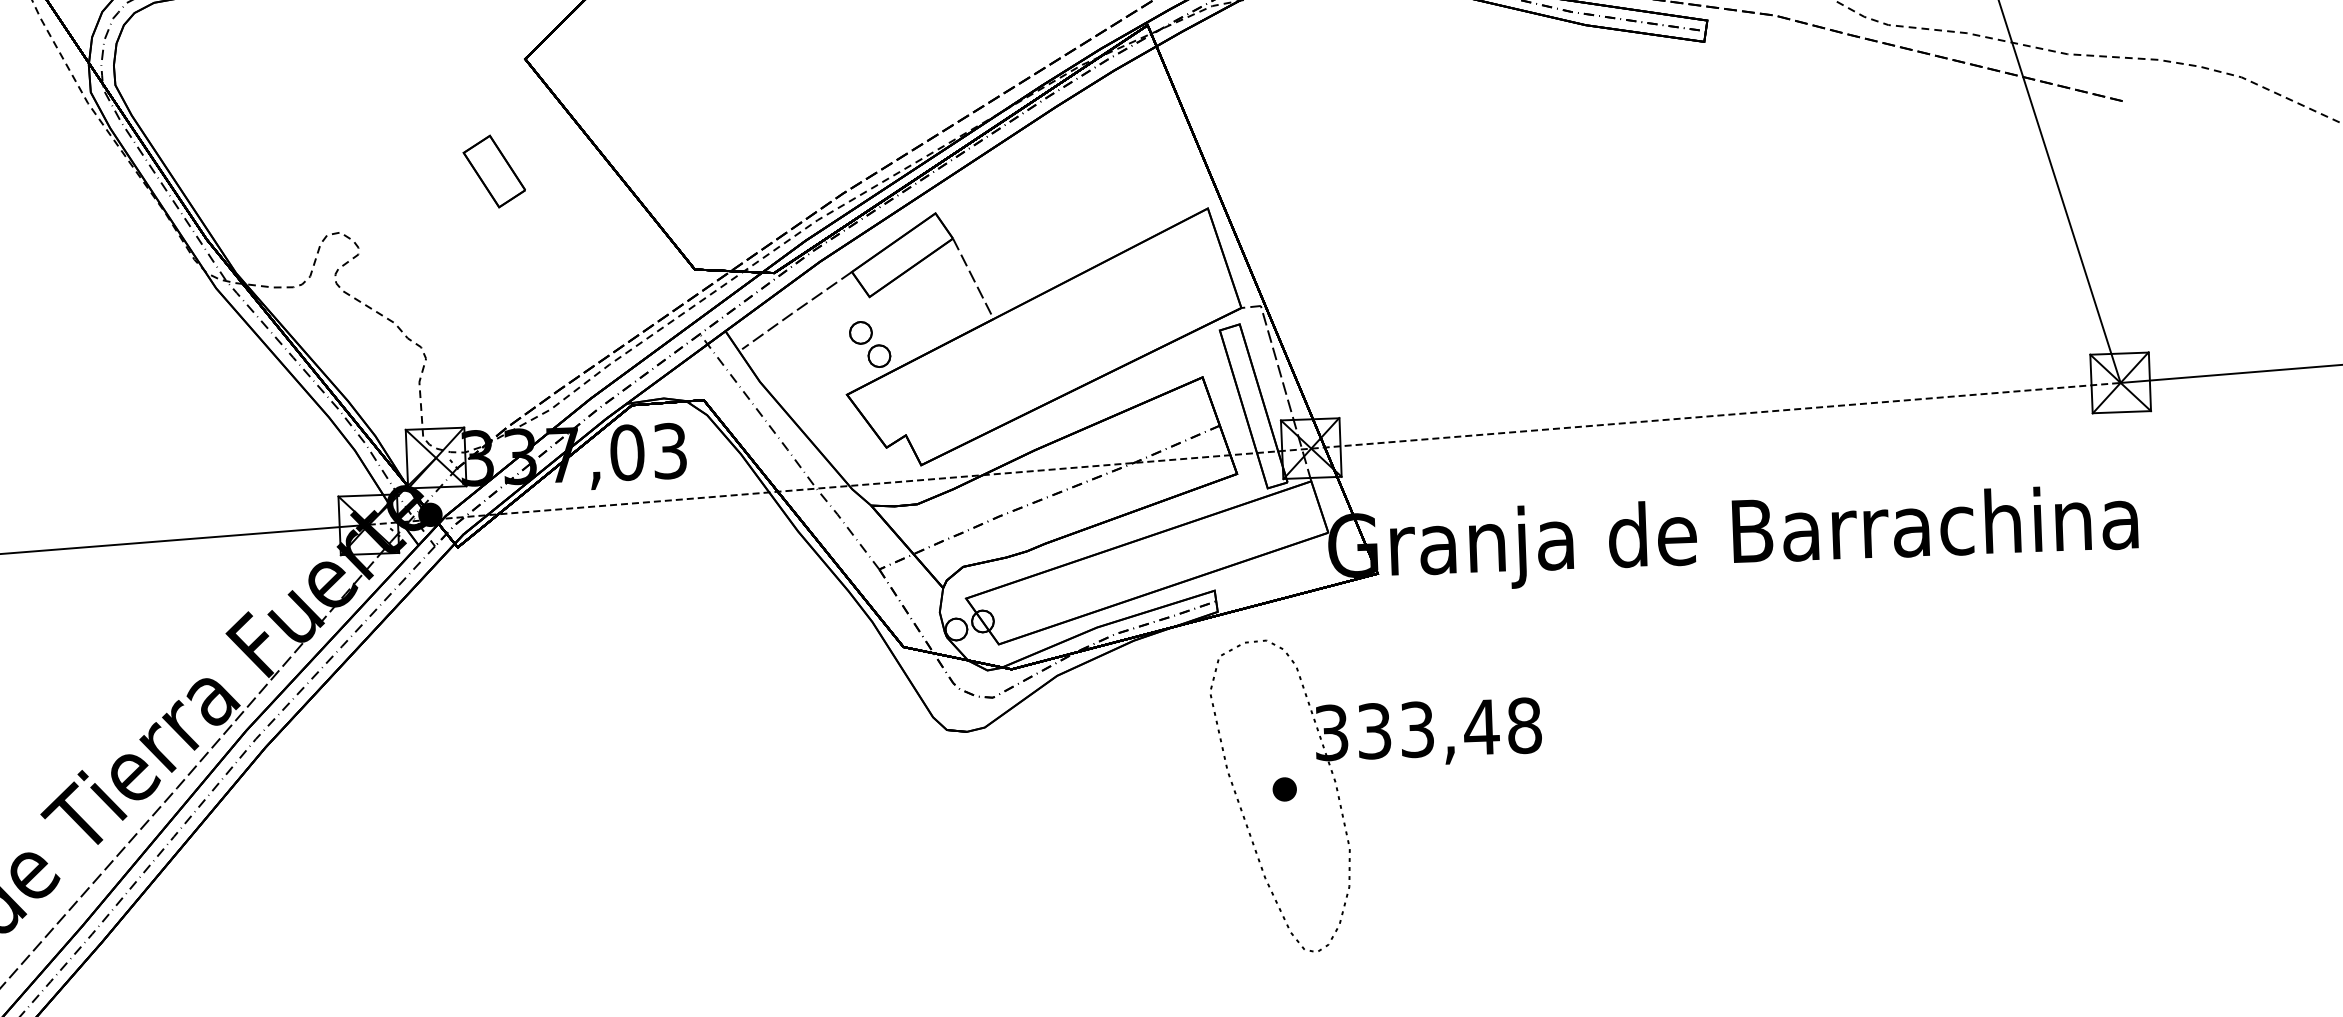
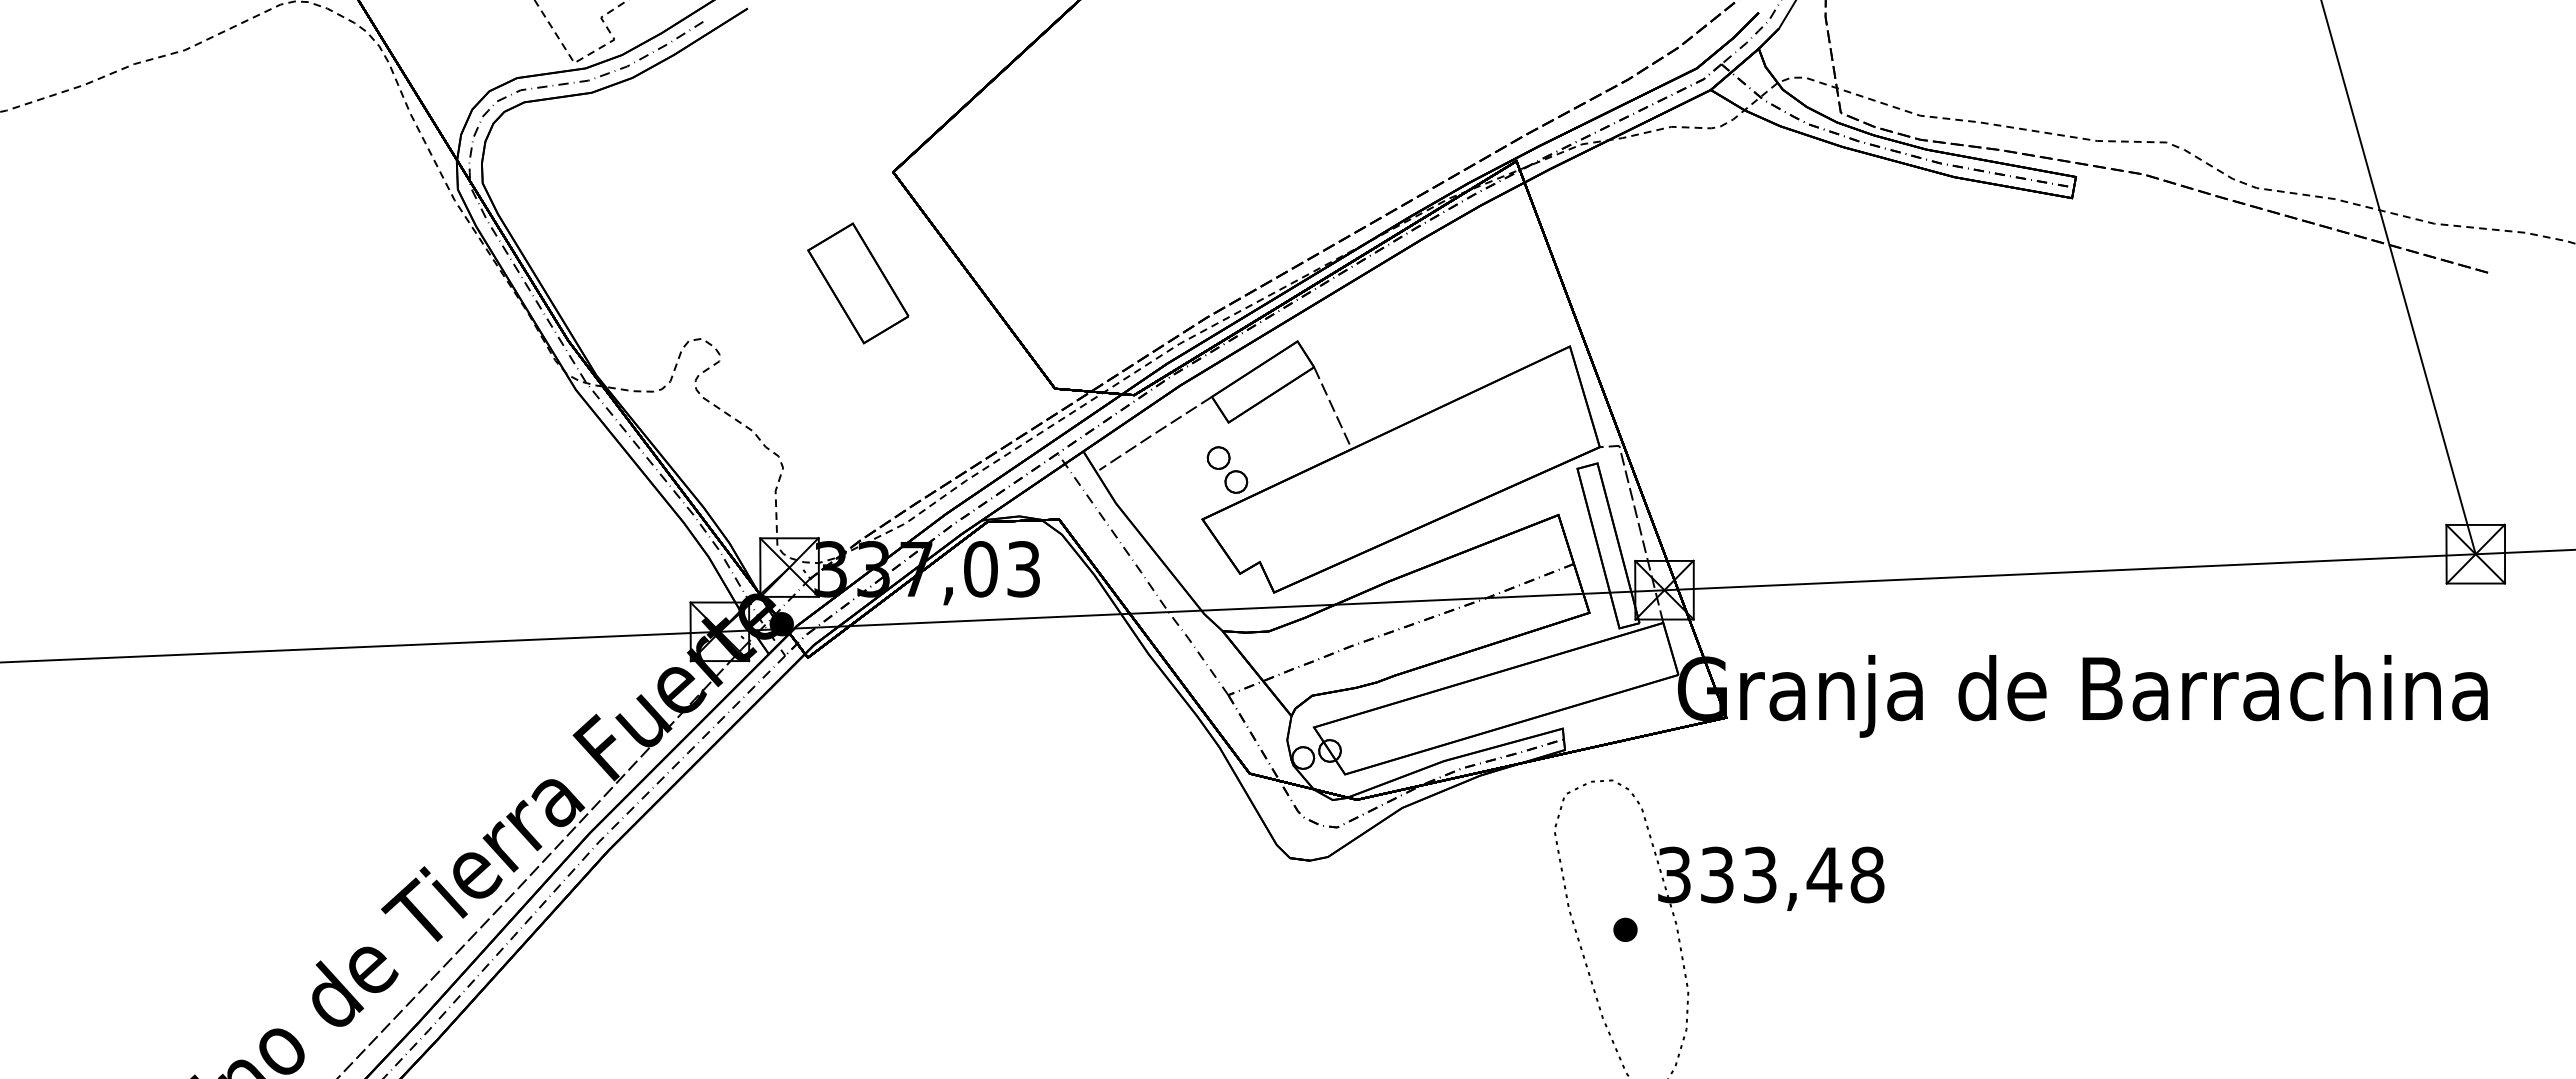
part: (494, 171) -> (858, 283), size x1.67
line: (1245, 454) -> (1598, 593), dashed -> solid

